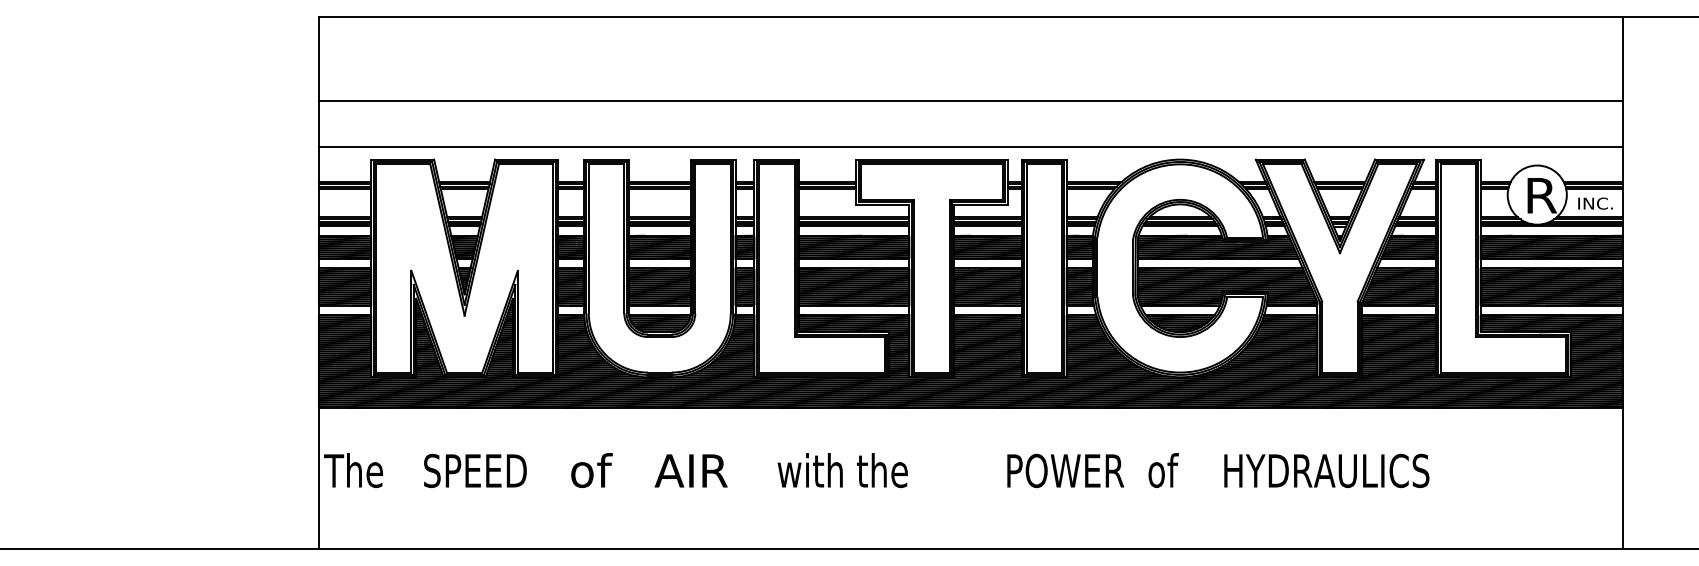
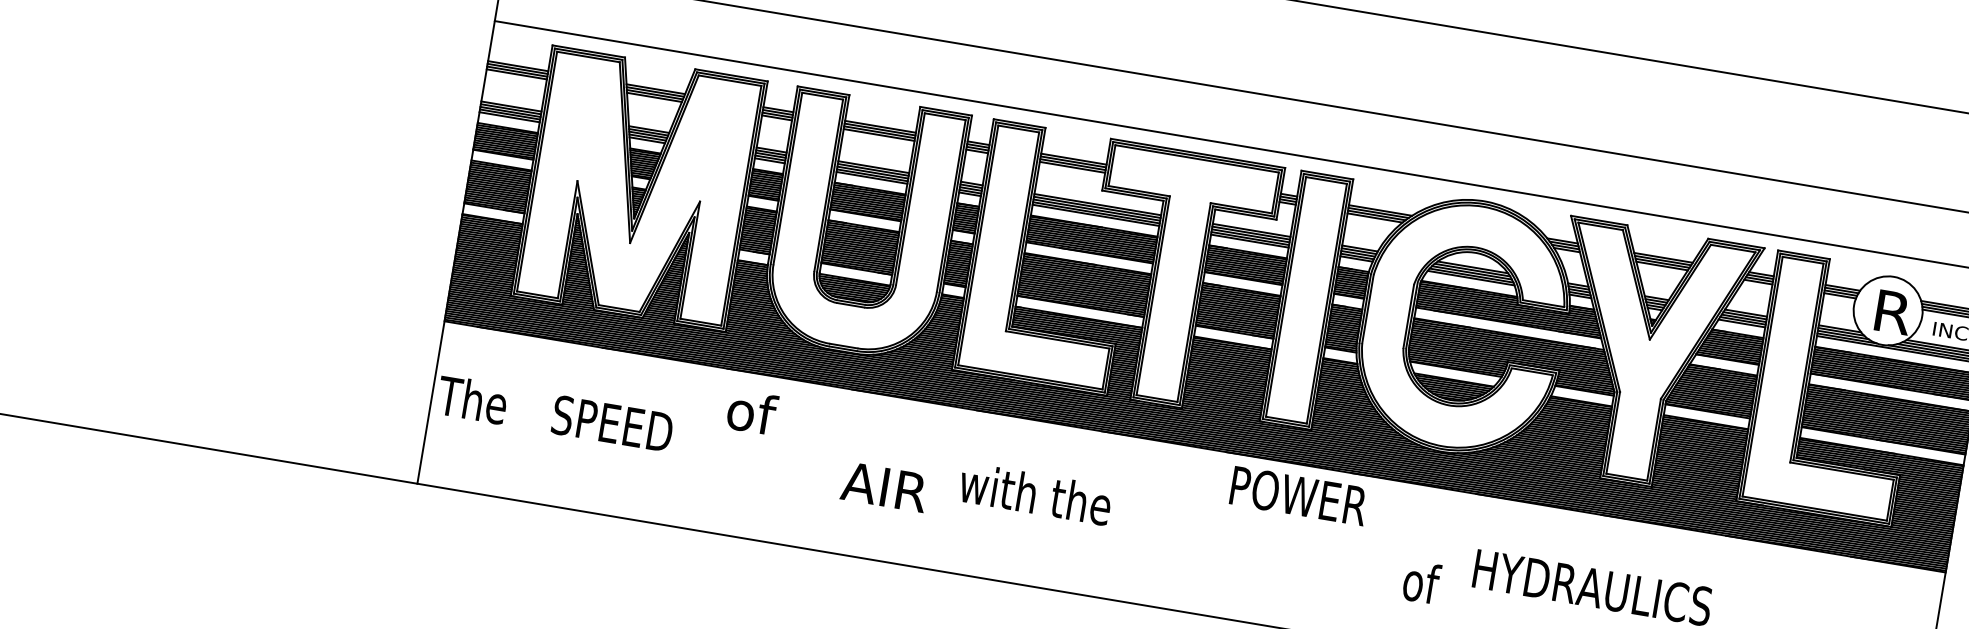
text: (591, 470) -> (751, 412), moved
text: (690, 470) -> (883, 486), moved
text: (1065, 470) -> (1298, 495), moved
text: (1163, 470) -> (1421, 582), moved

